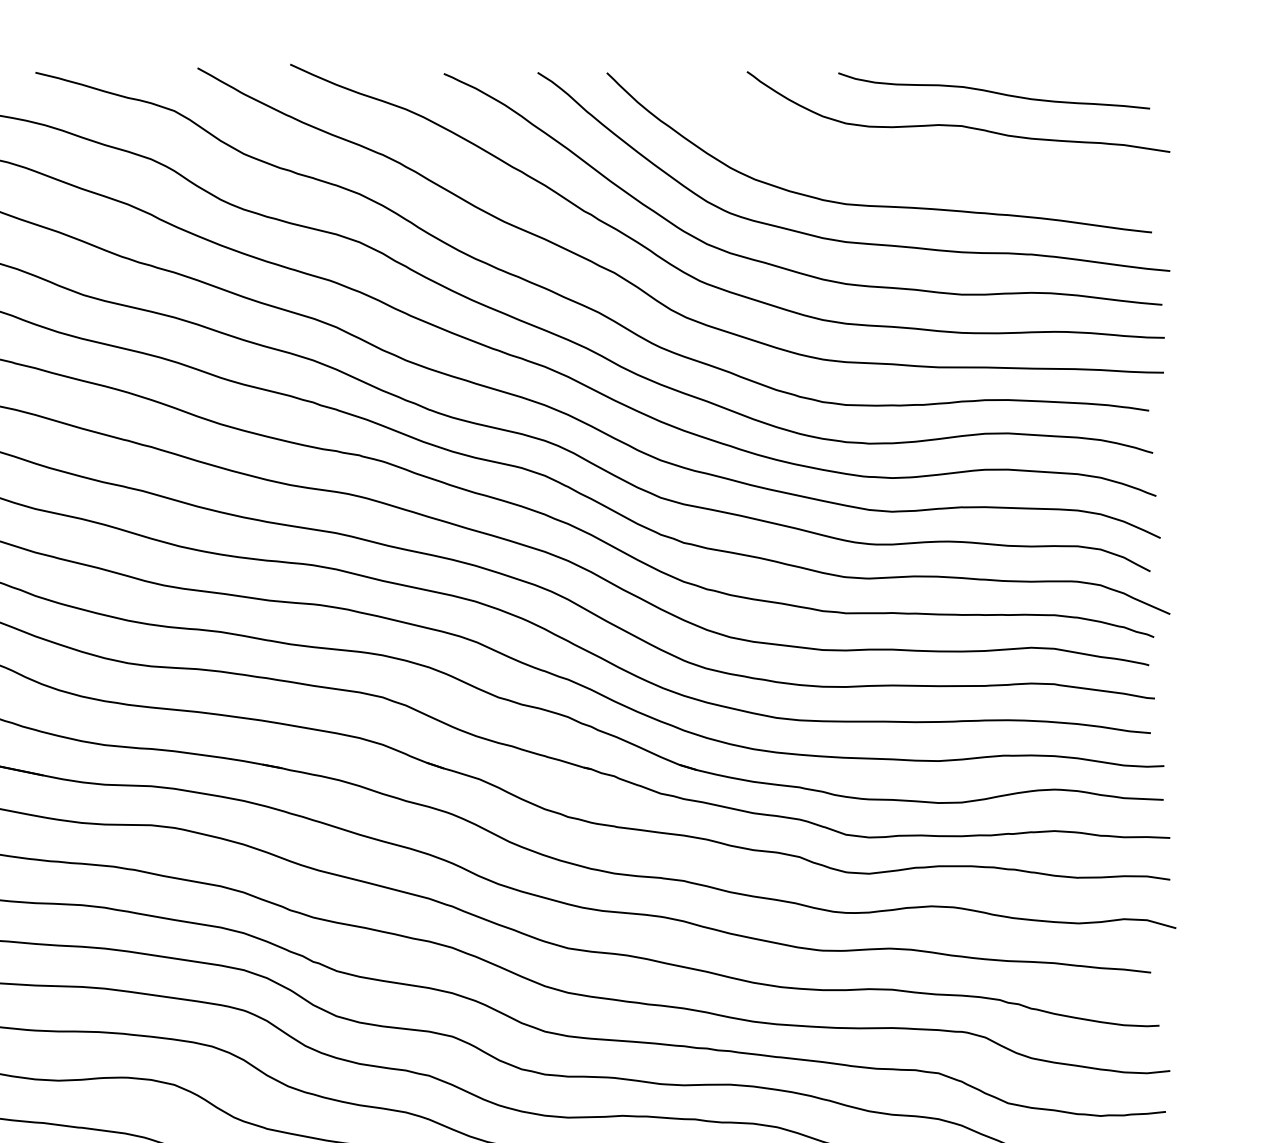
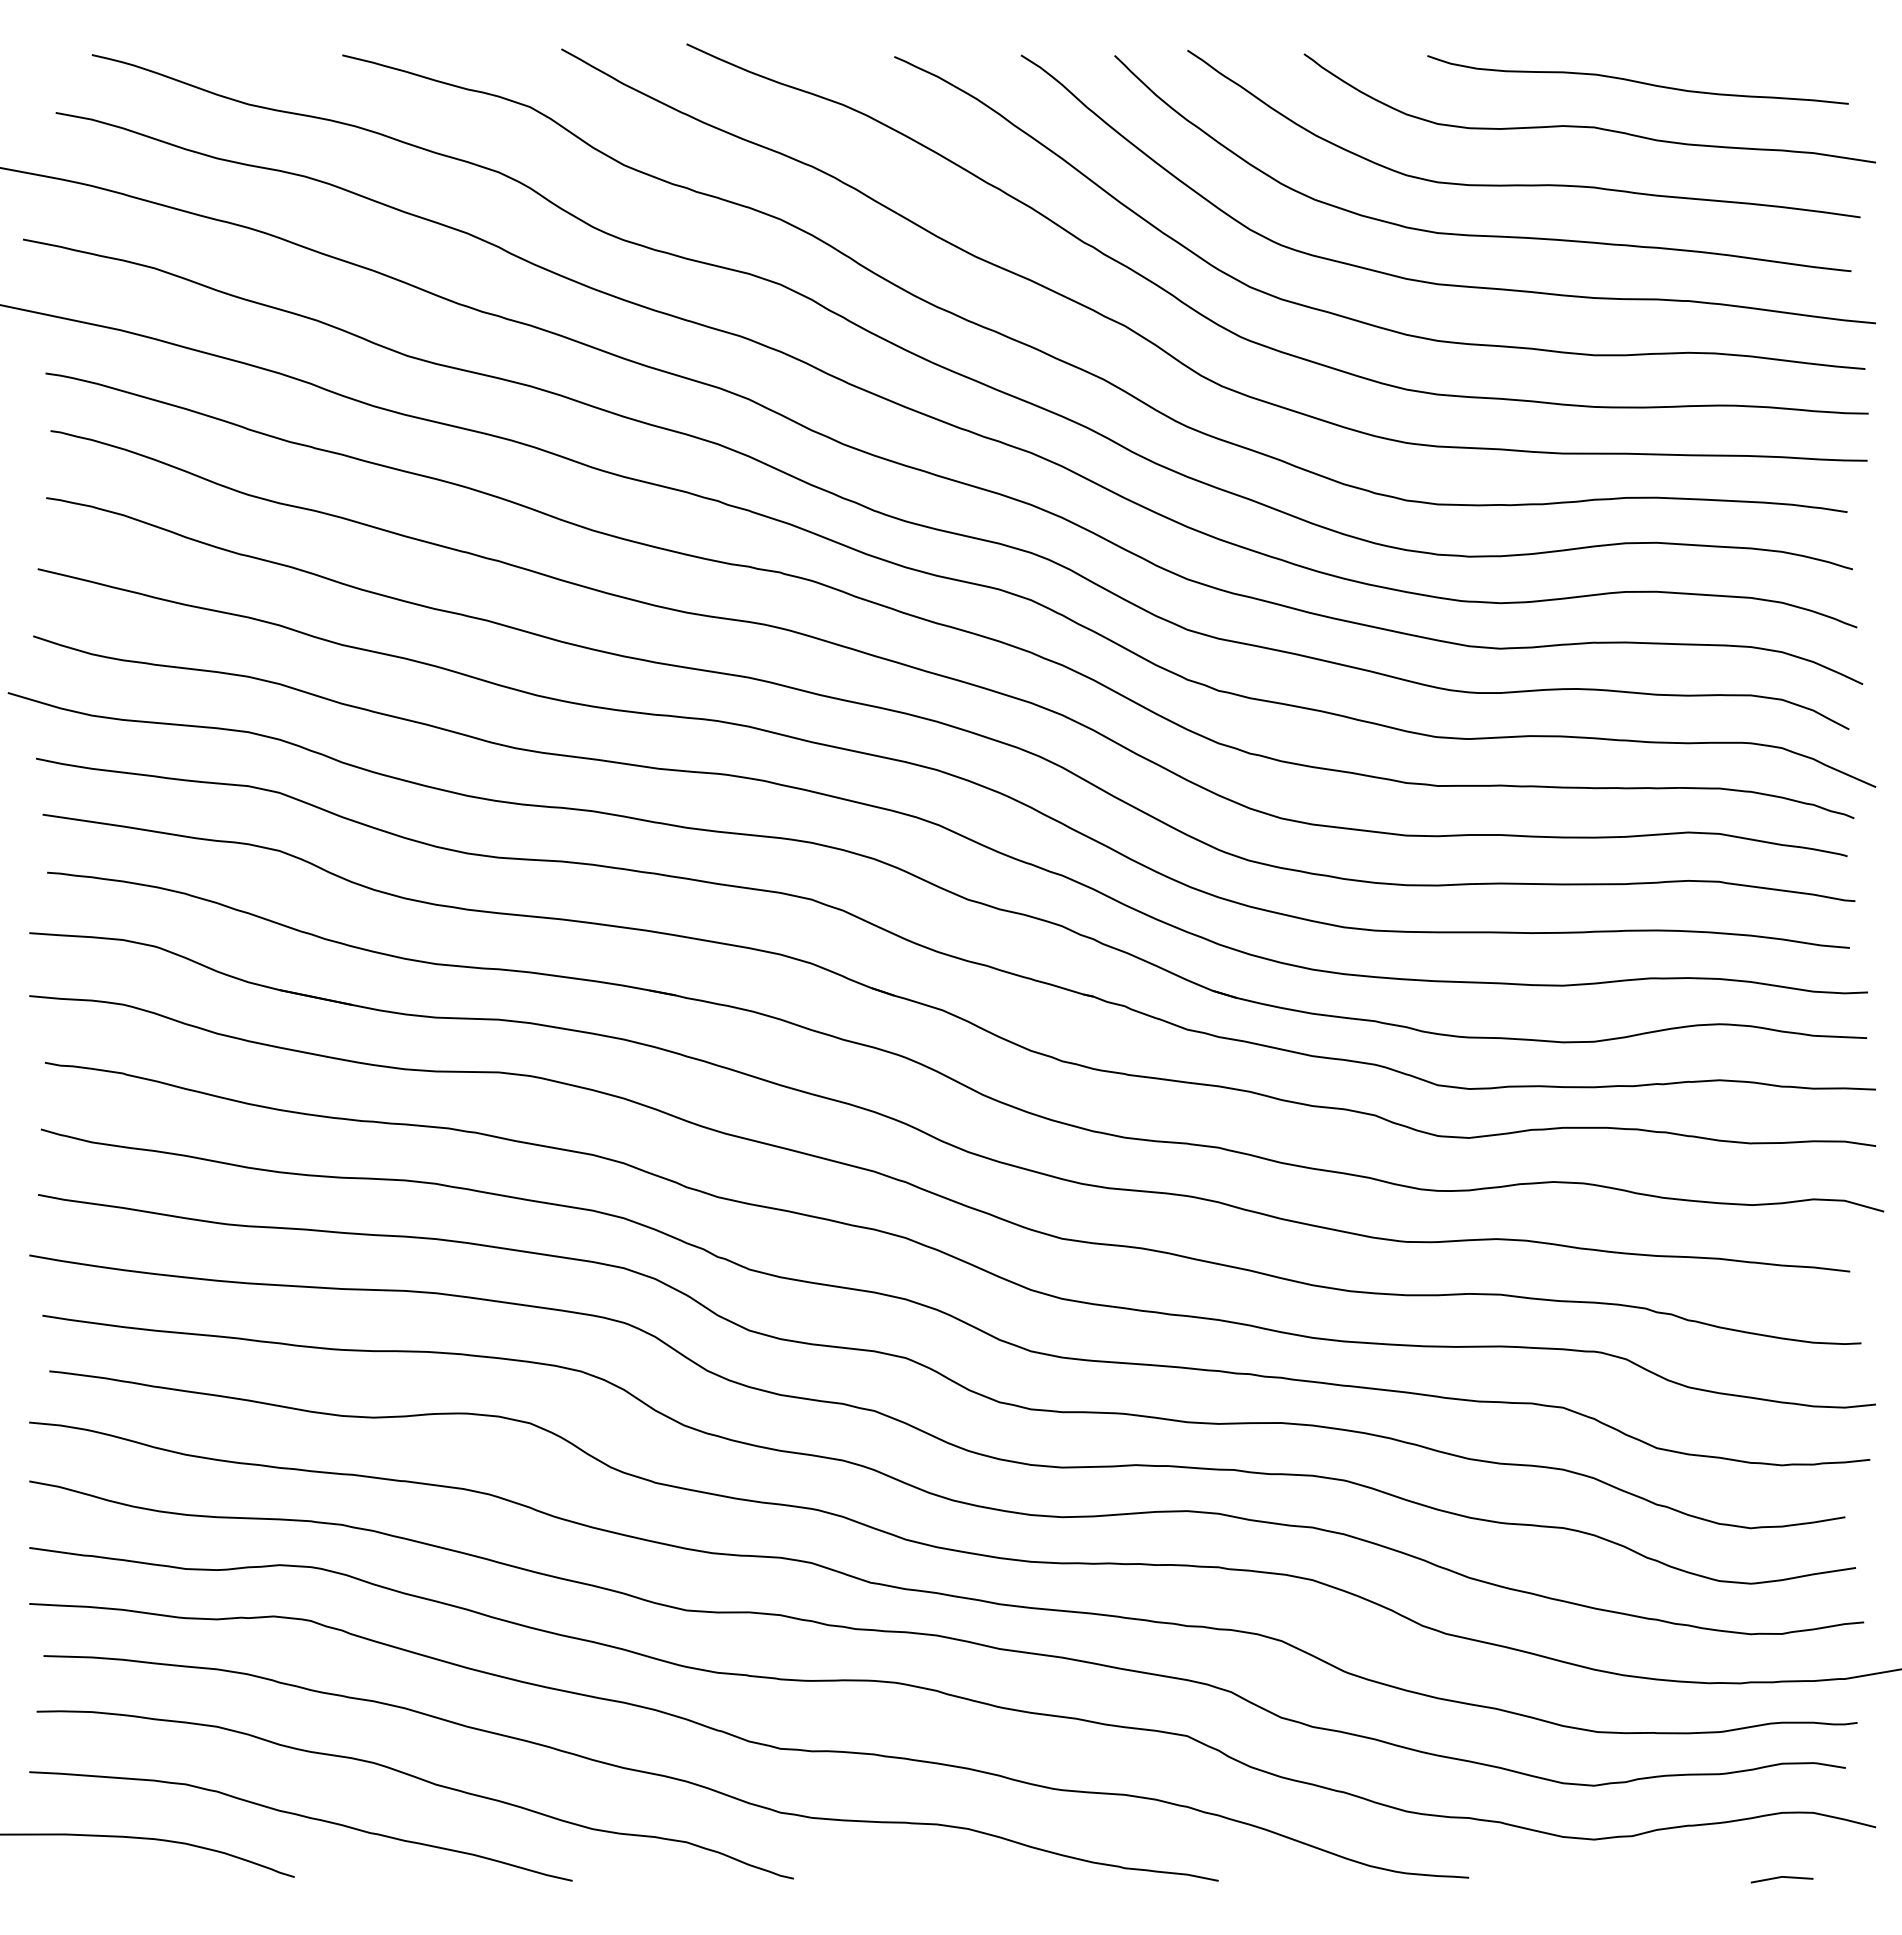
curve: (909, 168) -> (1523, 184), added

